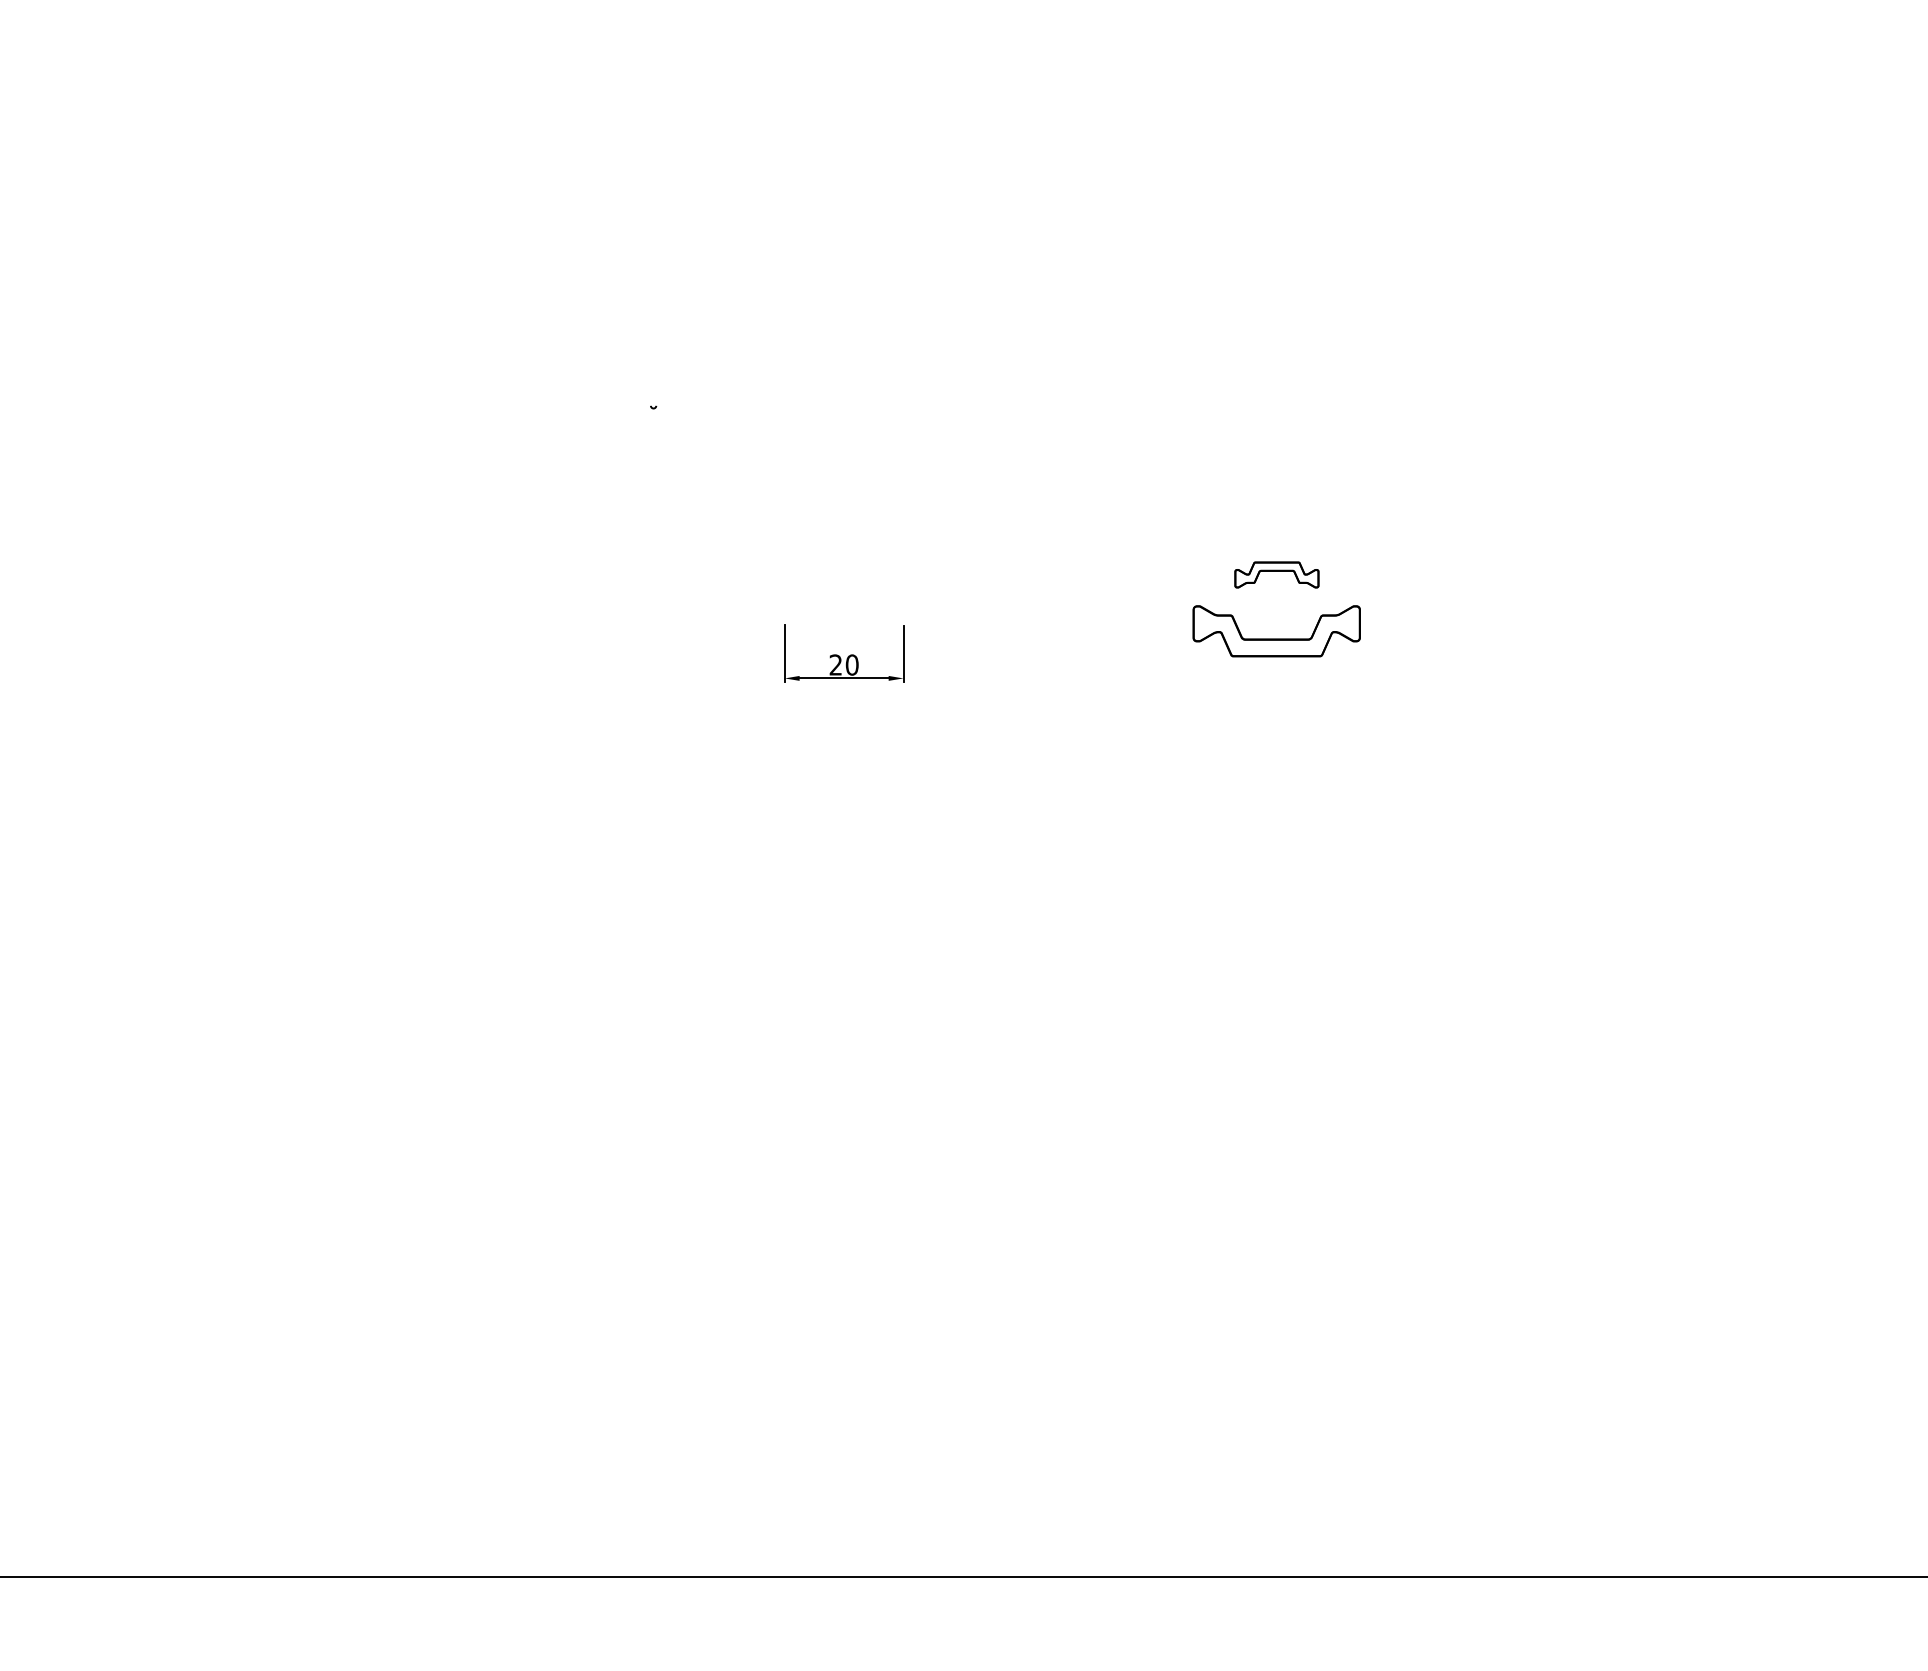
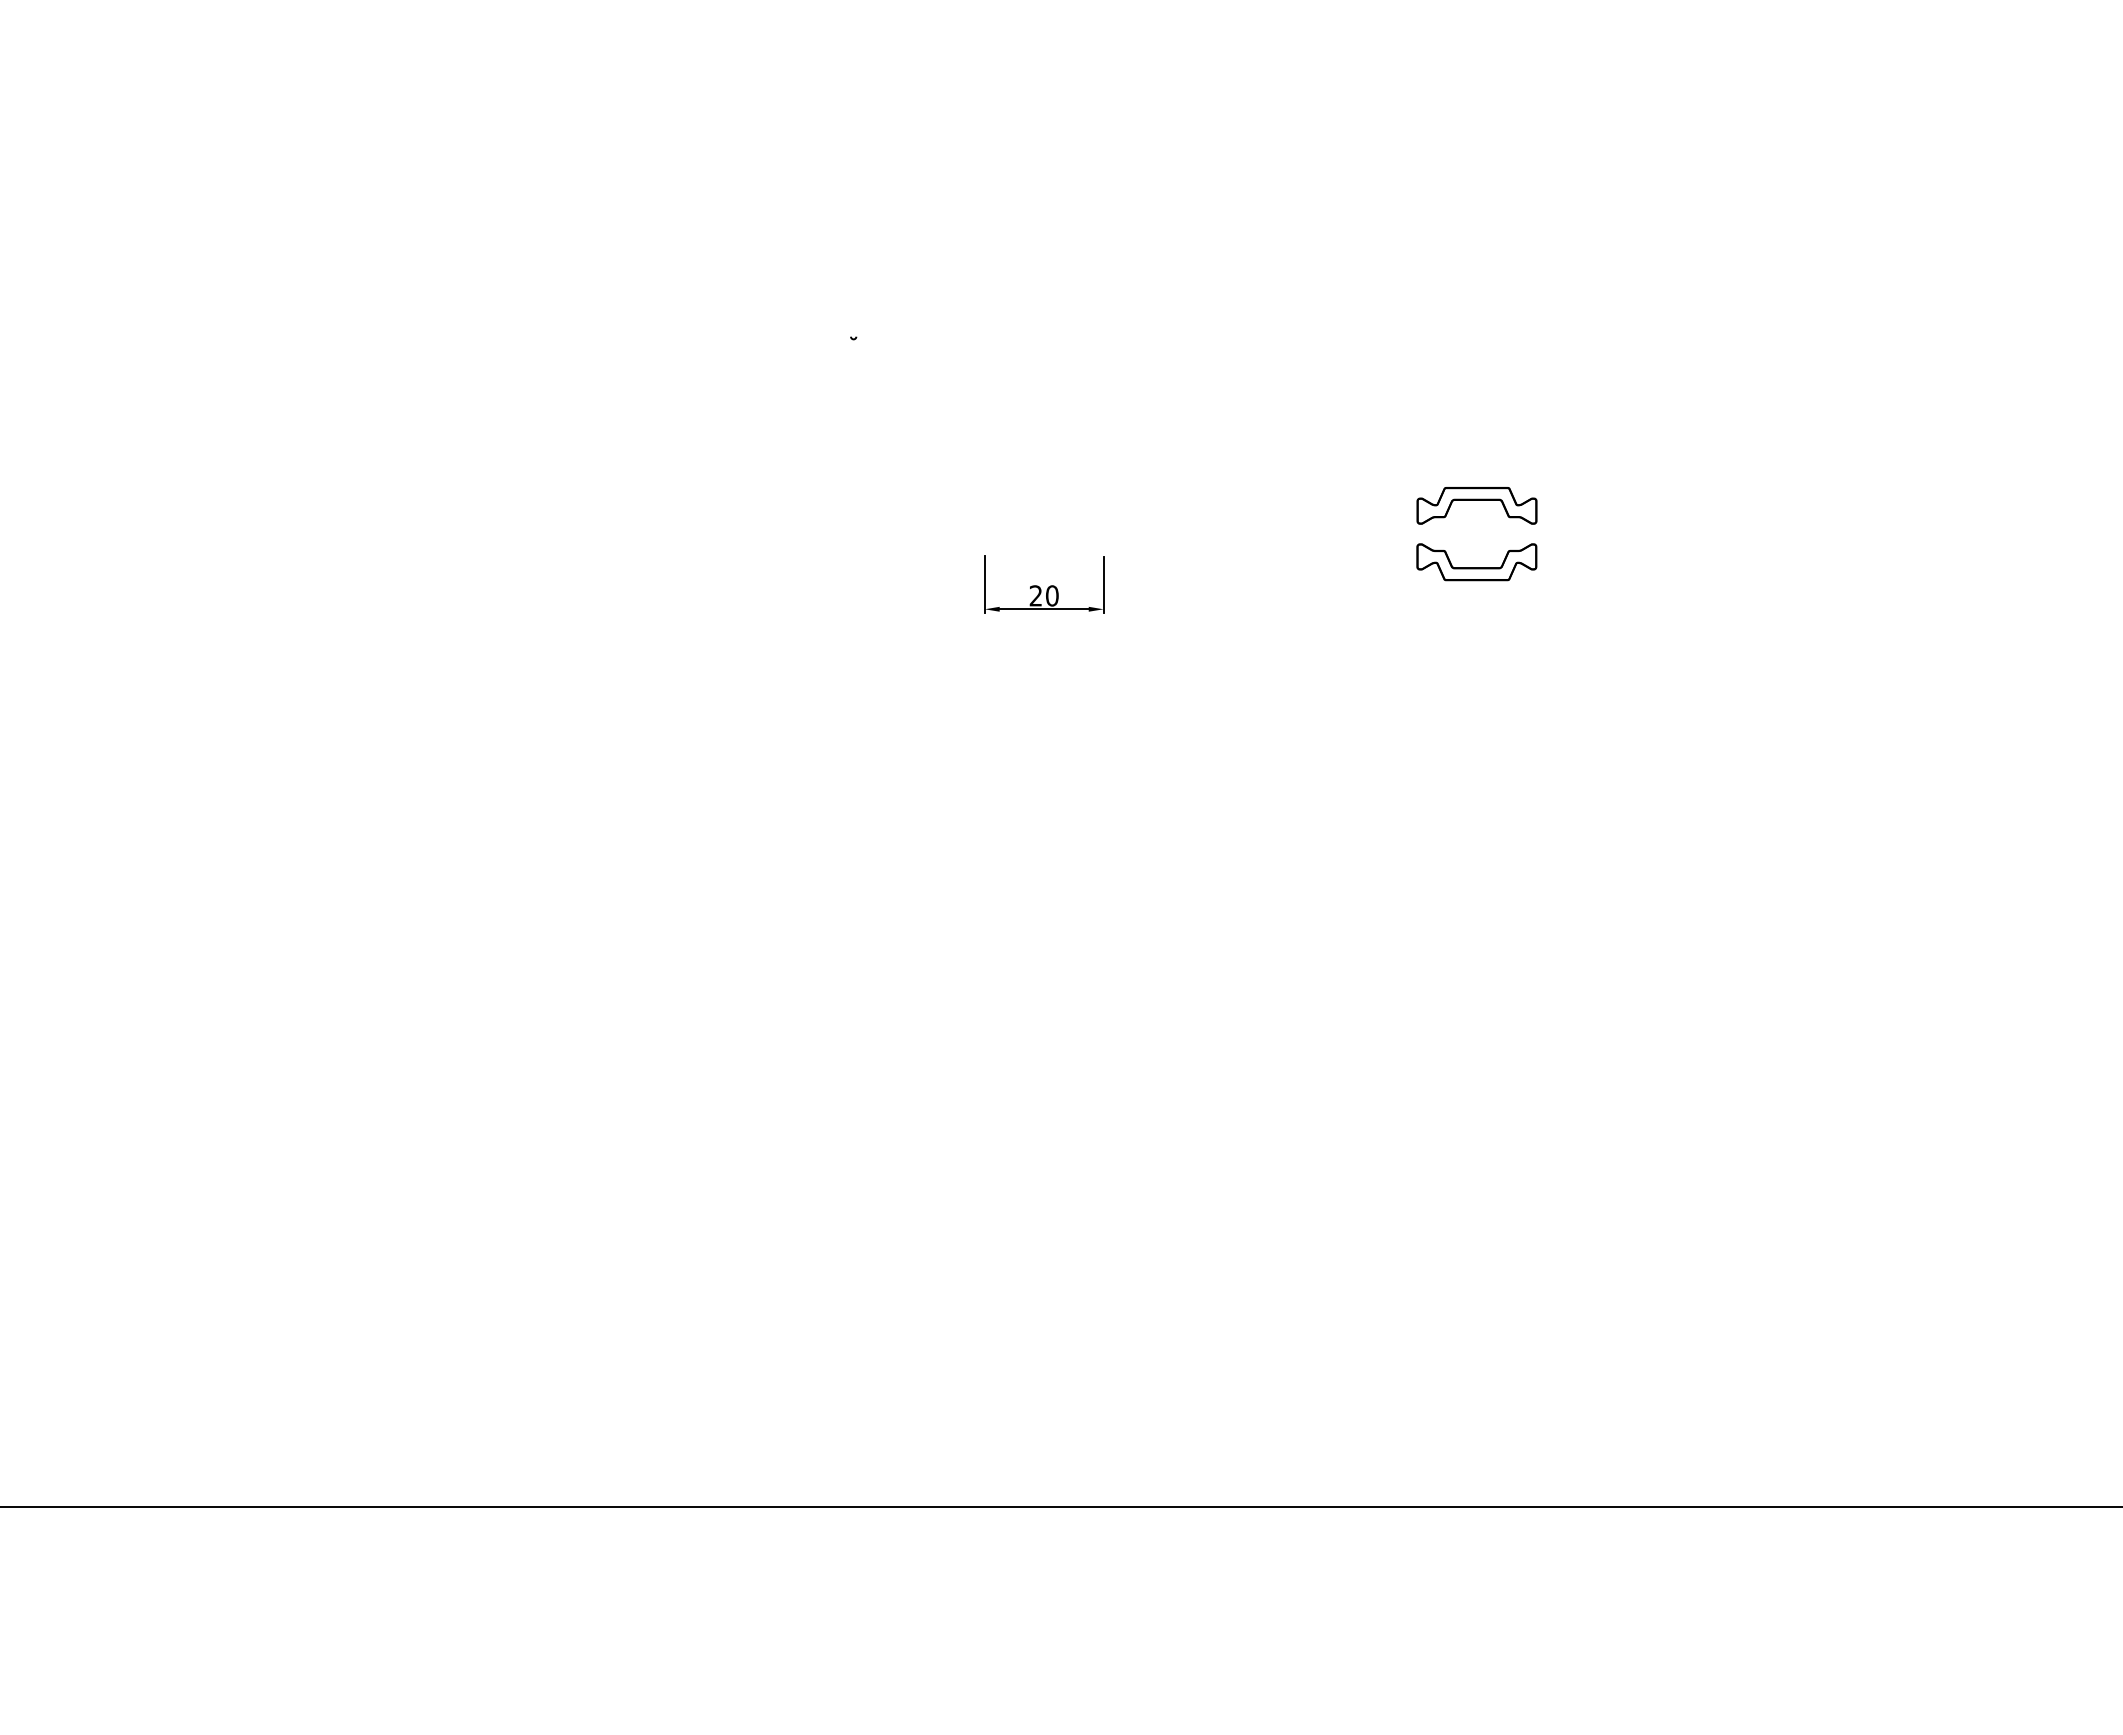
part: (1276, 574) -> (1476, 505), size x1.43
part: (1276, 631) -> (1476, 562), size x0.71

